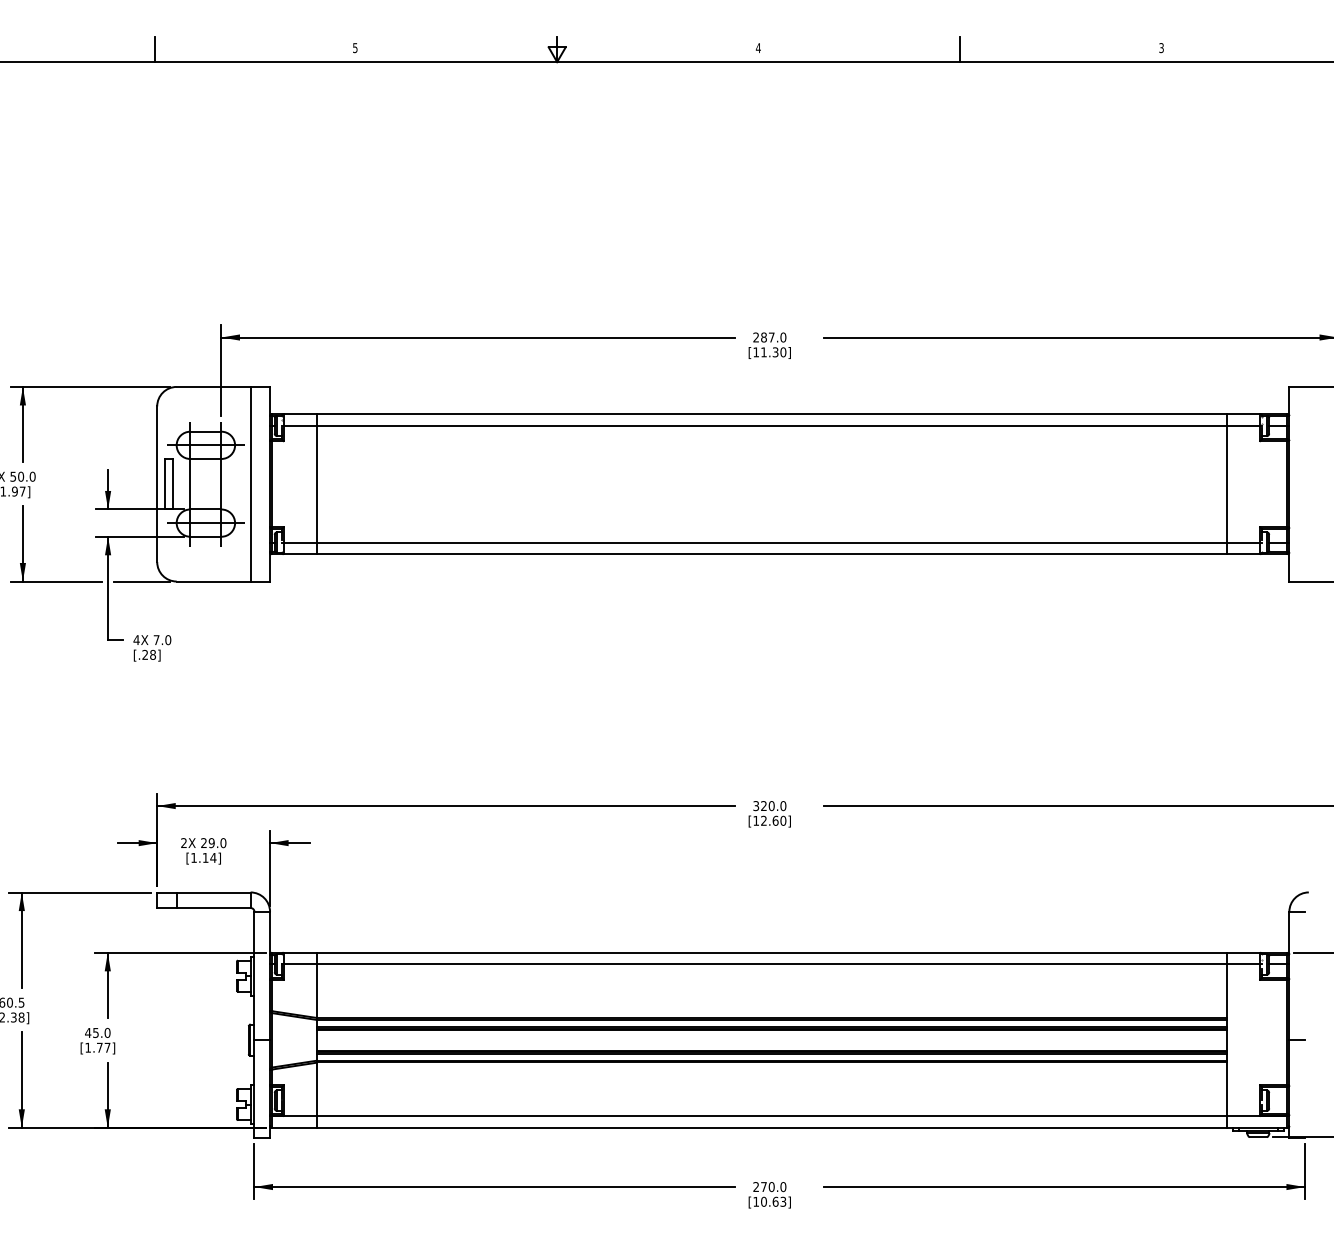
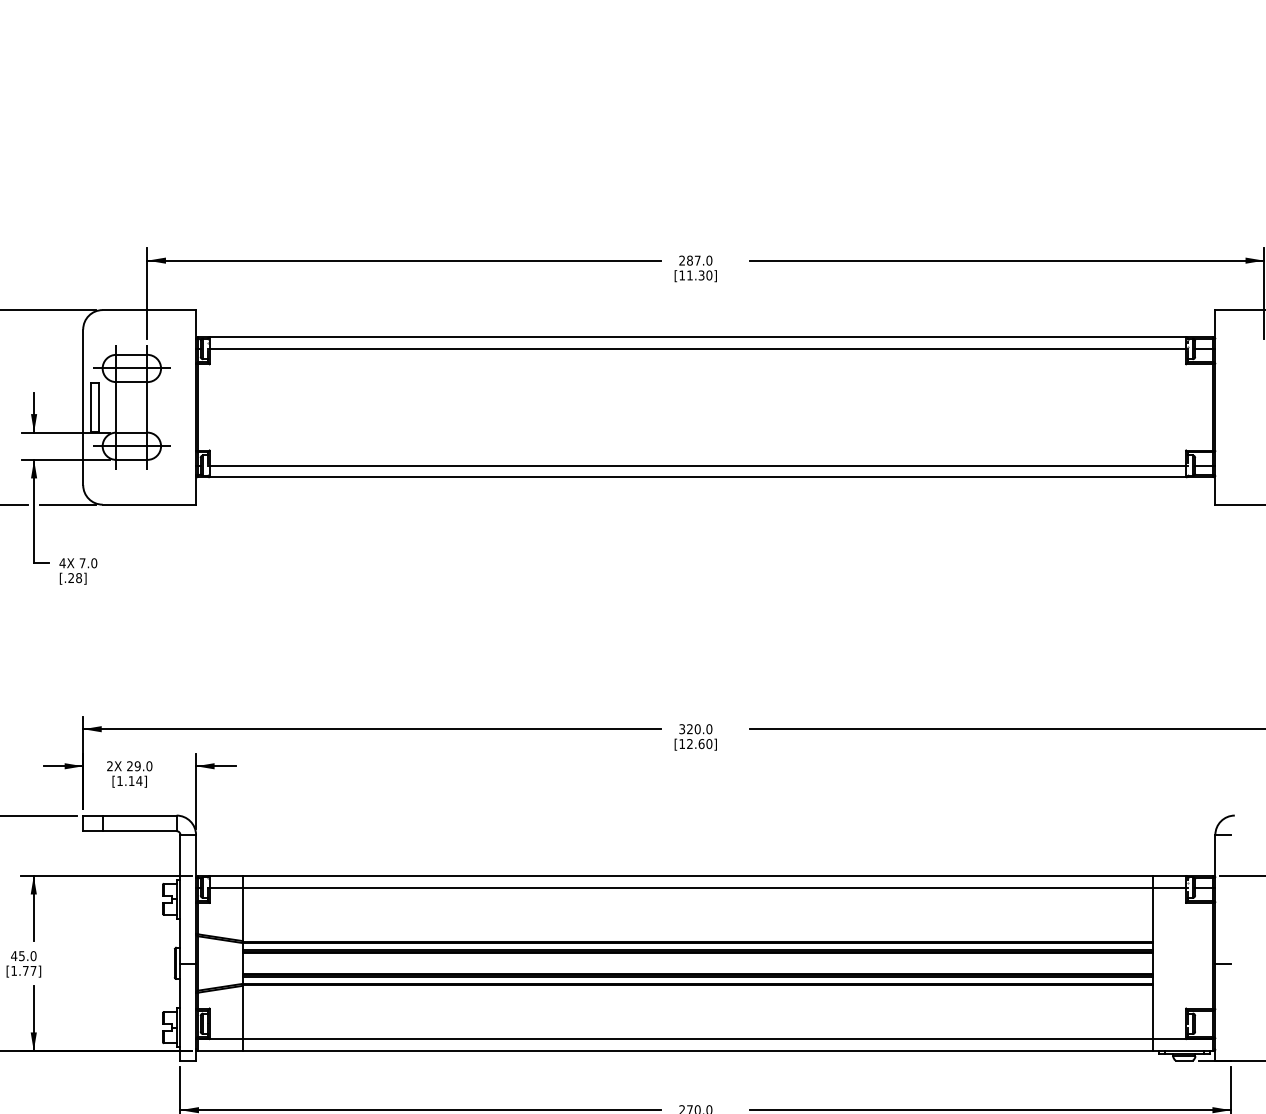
line: (250, 483) -> (176, 406), removed
line: (316, 484) -> (242, 407), removed
line: (1227, 484) -> (1153, 407), removed

